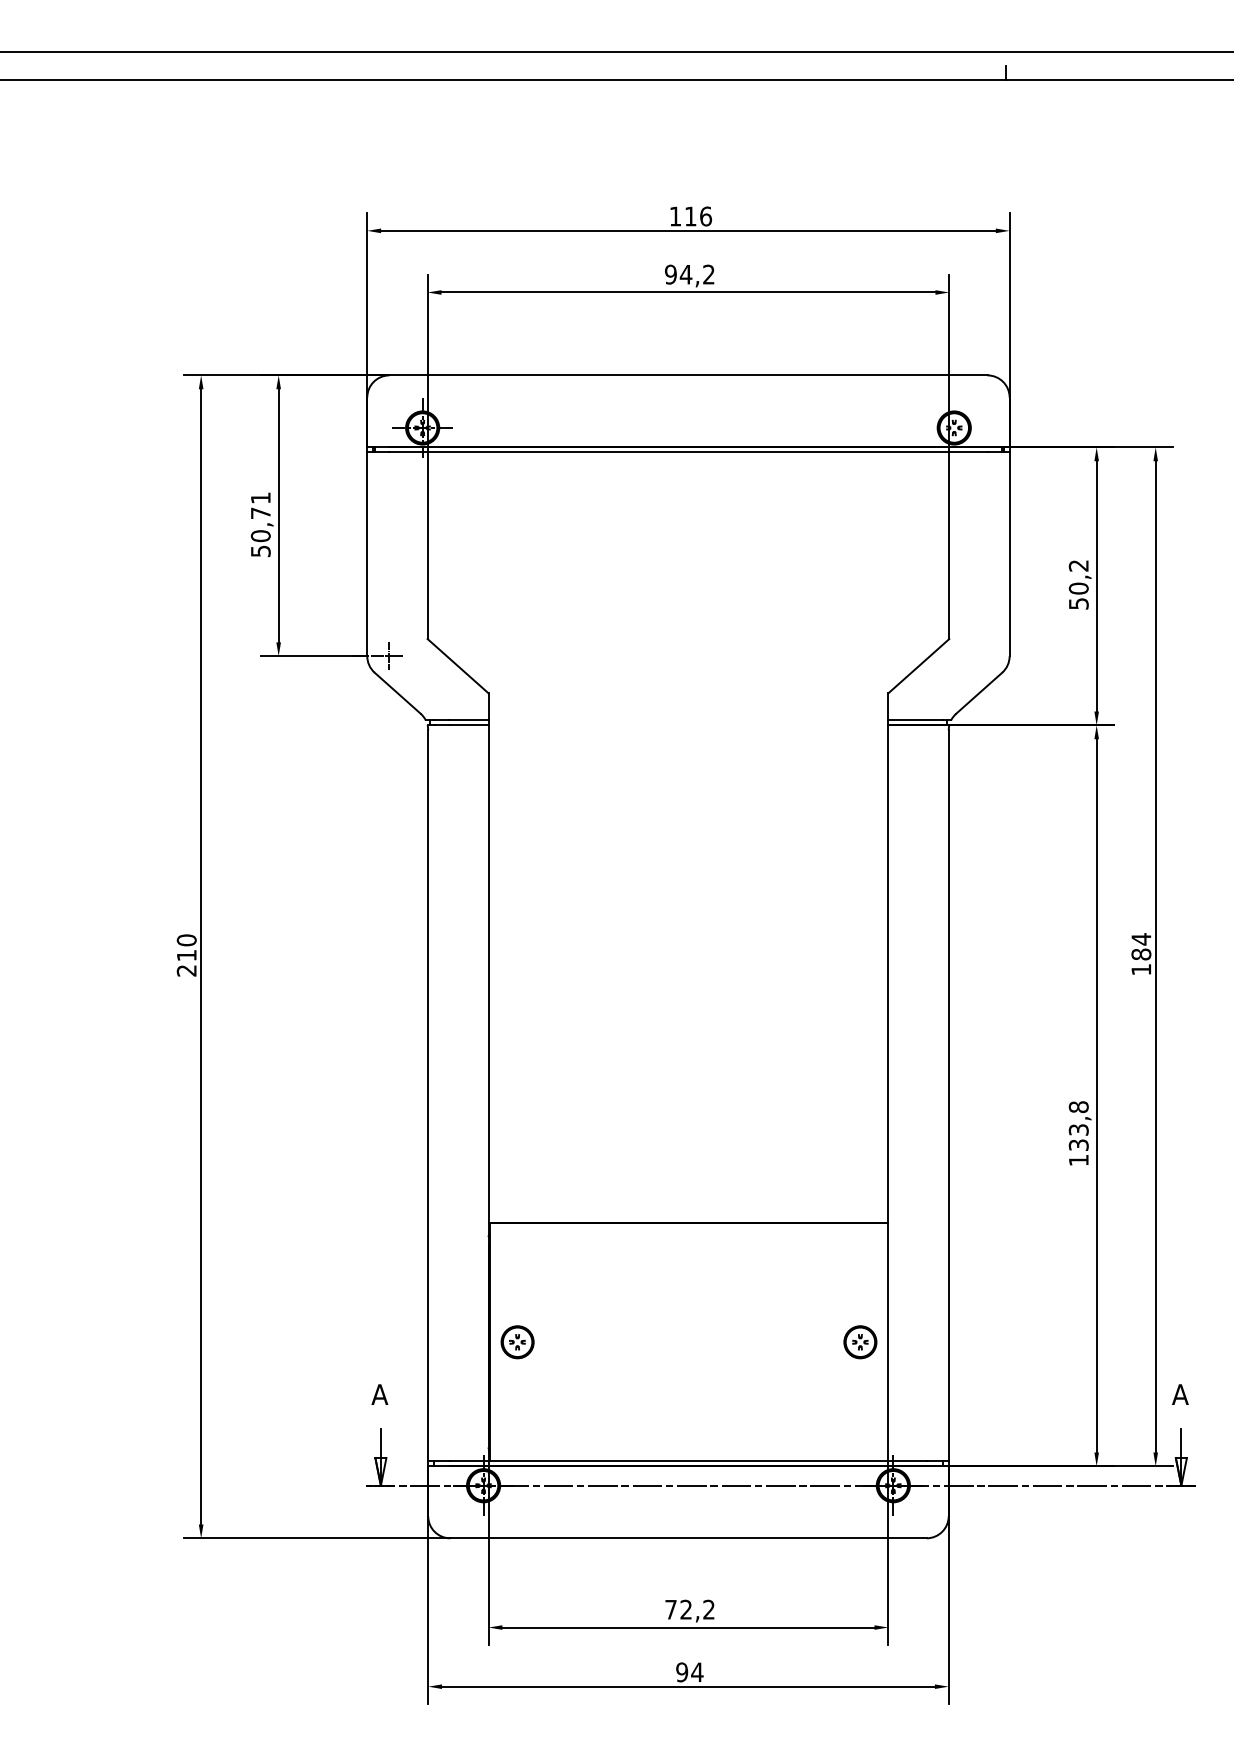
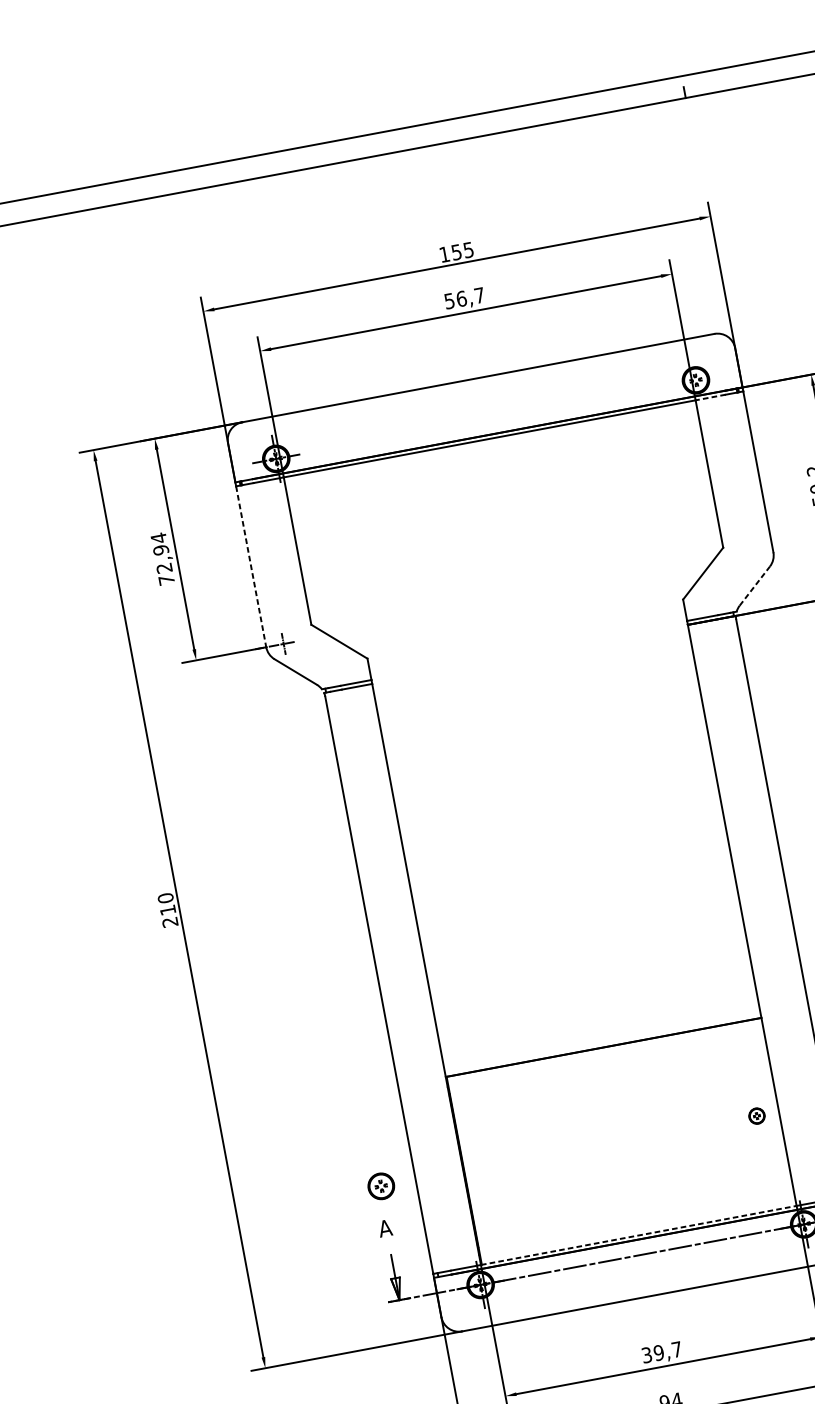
text: (698, 216) -> (462, 251), 116 -> 155
text: (689, 274) -> (464, 298), 94,2 -> 56,7
line: (967, 452) -> (710, 397), solid -> dashed
text: (260, 524) -> (162, 559), 50,71 -> 72,94
line: (367, 554) -> (251, 566), solid -> dashed
line: (979, 693) -> (755, 586), solid -> dashed
part: (517, 1342) -> (381, 1186), moved
part: (860, 1342) -> (757, 1116), size x0.6
line: (688, 1461) -> (638, 1235), solid -> dashed
text: (689, 1609) -> (661, 1352), 72,2 -> 39,7

